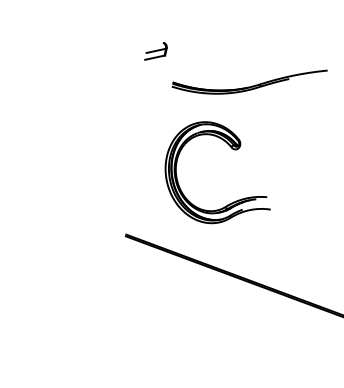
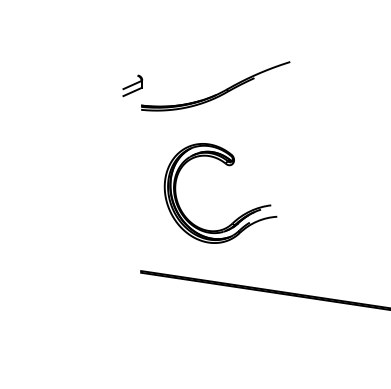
part: (248, 86) -> (216, 93), moved

